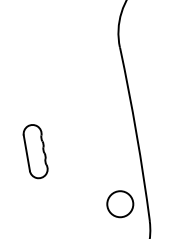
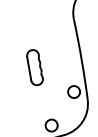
part: (34, 151) -> (34, 67), size x1.43

